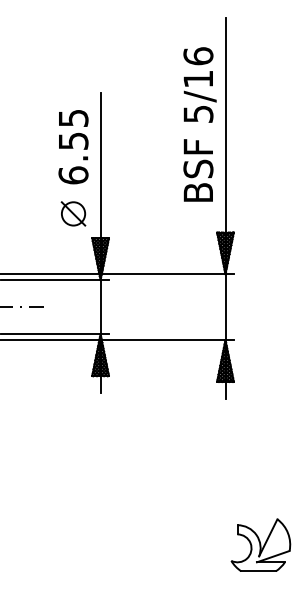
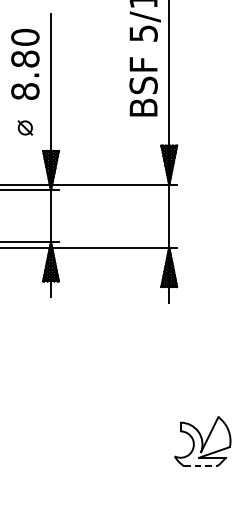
text: (73, 146) -> (25, 64), 6.55 -> 8.80
part: (73, 213) -> (25, 127), size x0.6
line: (259, 571) -> (201, 466), solid -> dashed

